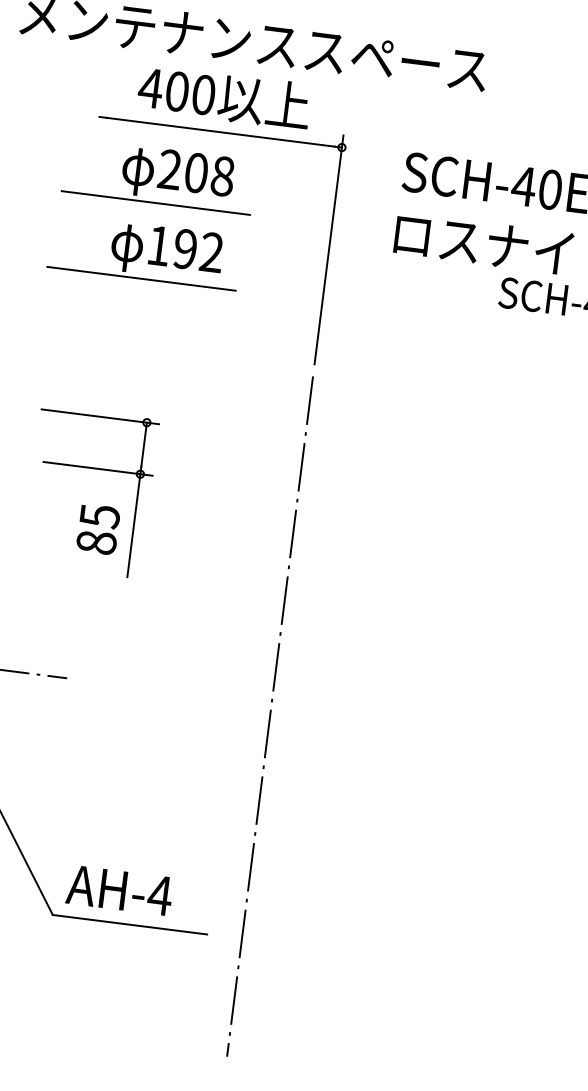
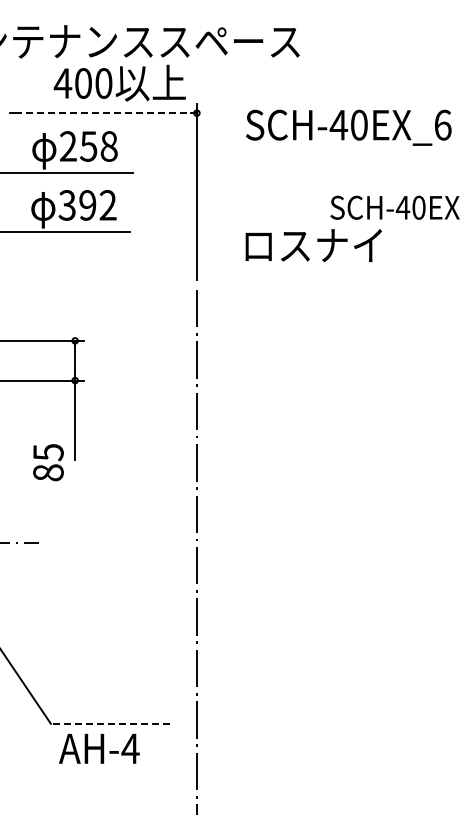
text: (224, 96) -> (119, 82), moved
line: (220, 132) -> (103, 113), solid -> dashed
text: (196, 173) -> (88, 146), 208 -> 258
text: (483, 243) -> (313, 245), moved
text: (157, 245) -> (66, 205), 192 -> 392
text: (98, 529) -> (48, 462), moved
text: (119, 890) -> (99, 748), moved
line: (130, 924) -> (110, 723), solid -> dashed

